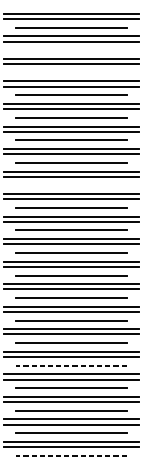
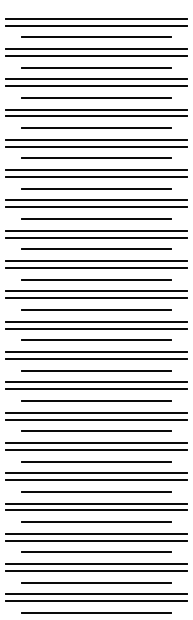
line: (71, 50) -> (96, 67), added
line: (71, 72) -> (96, 97), added
line: (71, 185) -> (96, 249), added
line: (71, 365) -> (96, 491), dashed -> solid
line: (71, 456) -> (96, 613), dashed -> solid

